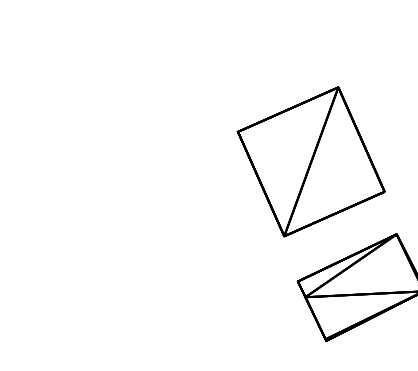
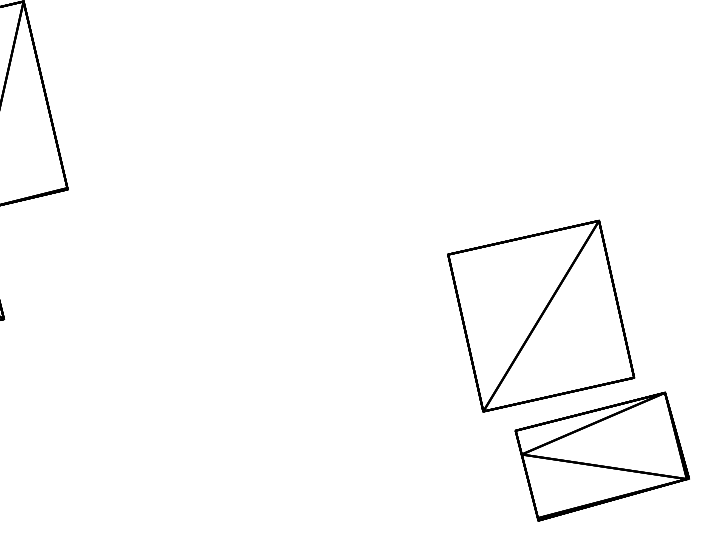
part: (311, 161) -> (541, 315), moved

